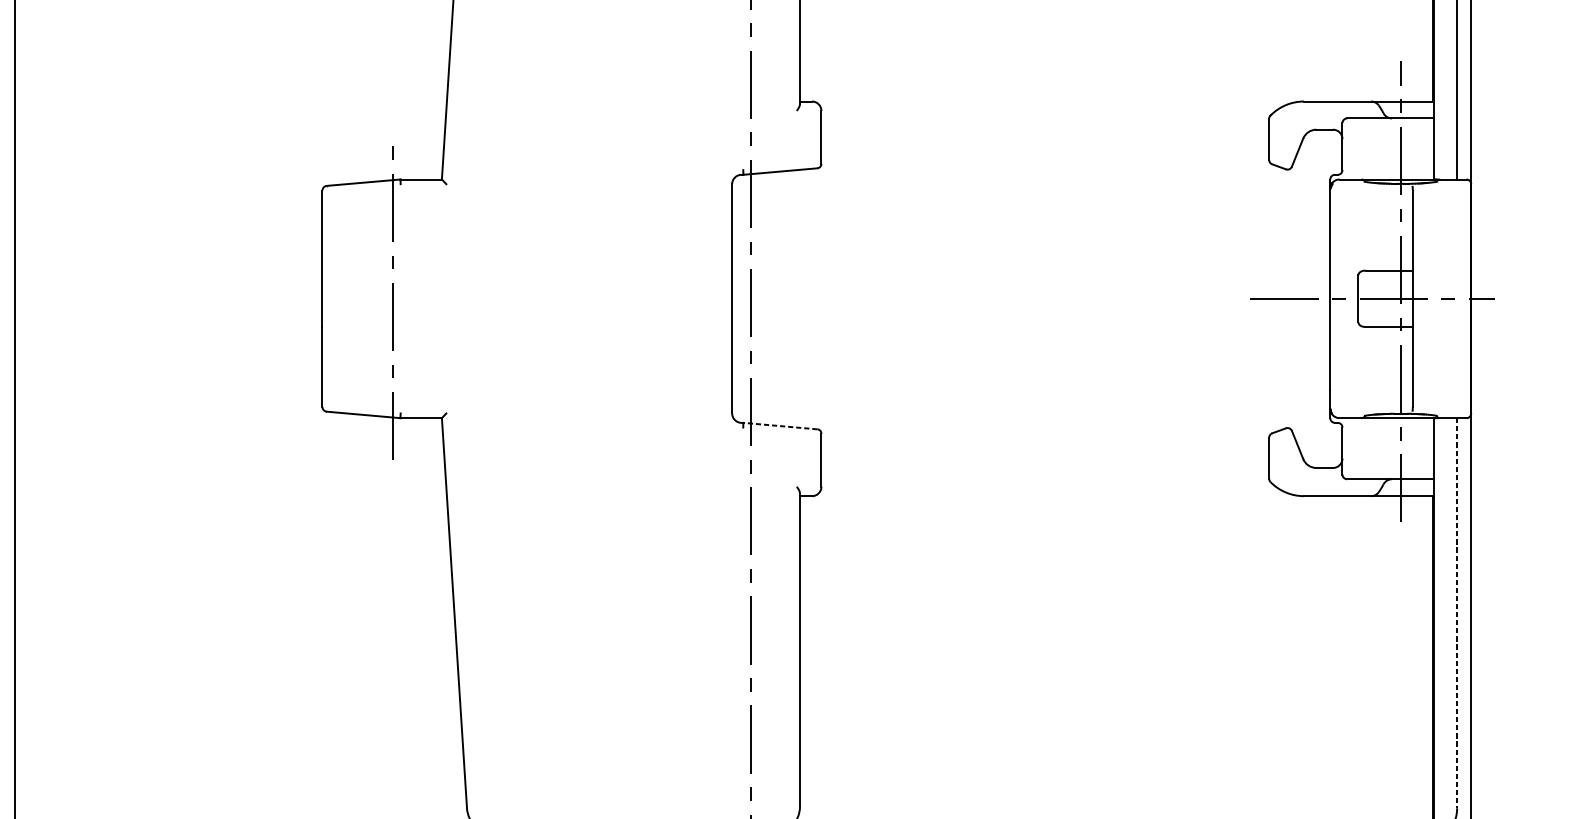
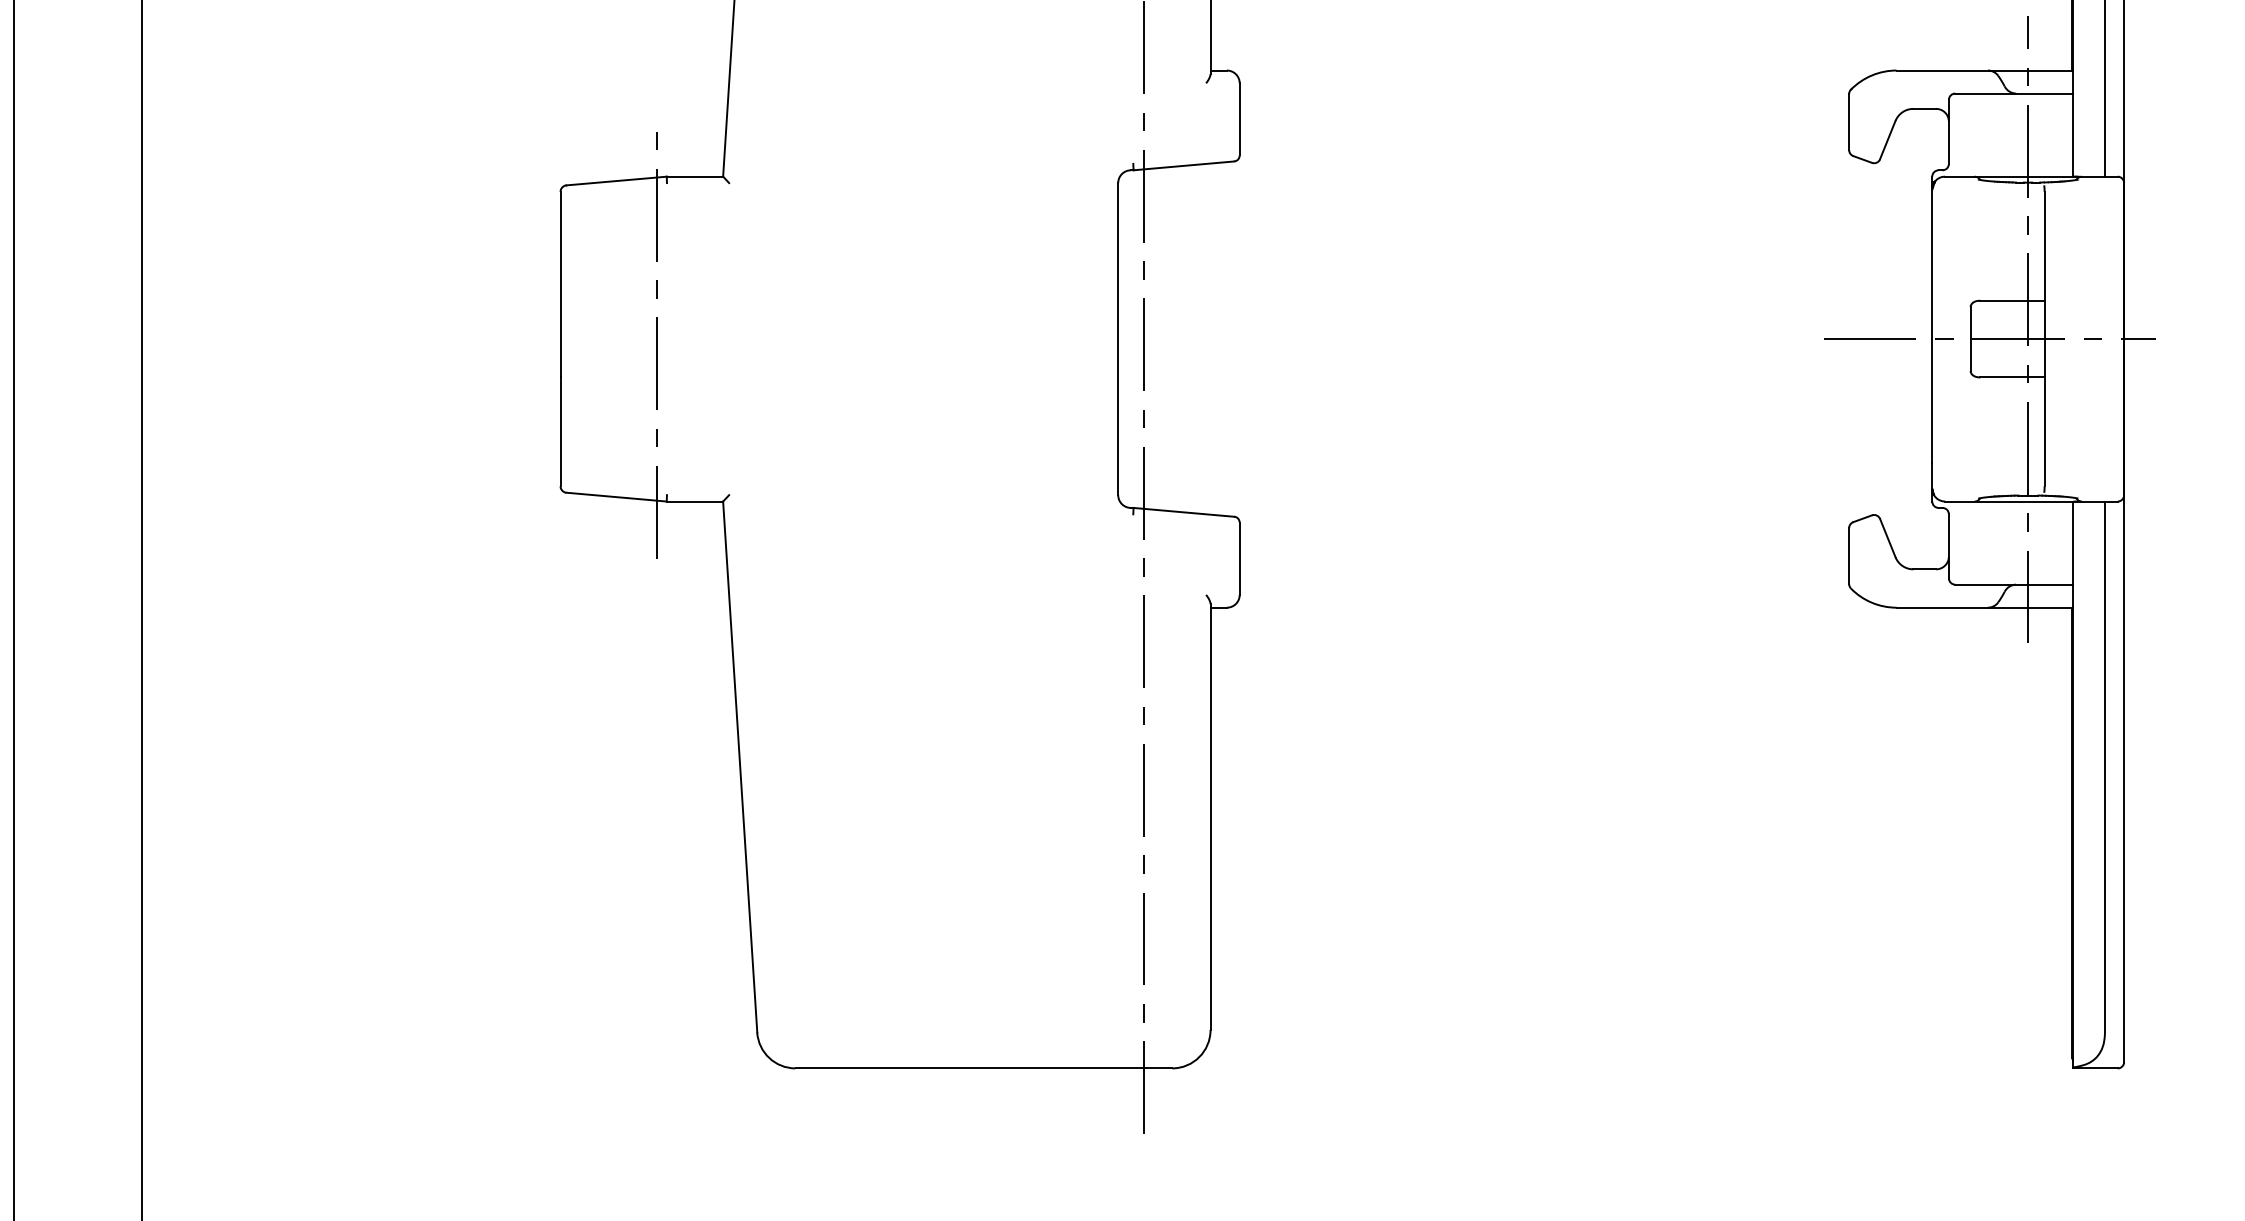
line: (780, 426) -> (1183, 512), dashed -> solid
line: (1456, 613) -> (2104, 767), dashed -> solid

